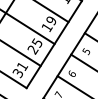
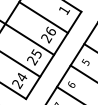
text: (49, 23) -> (48, 34), 19 -> 26
text: (20, 70) -> (19, 81), 31 -> 24

